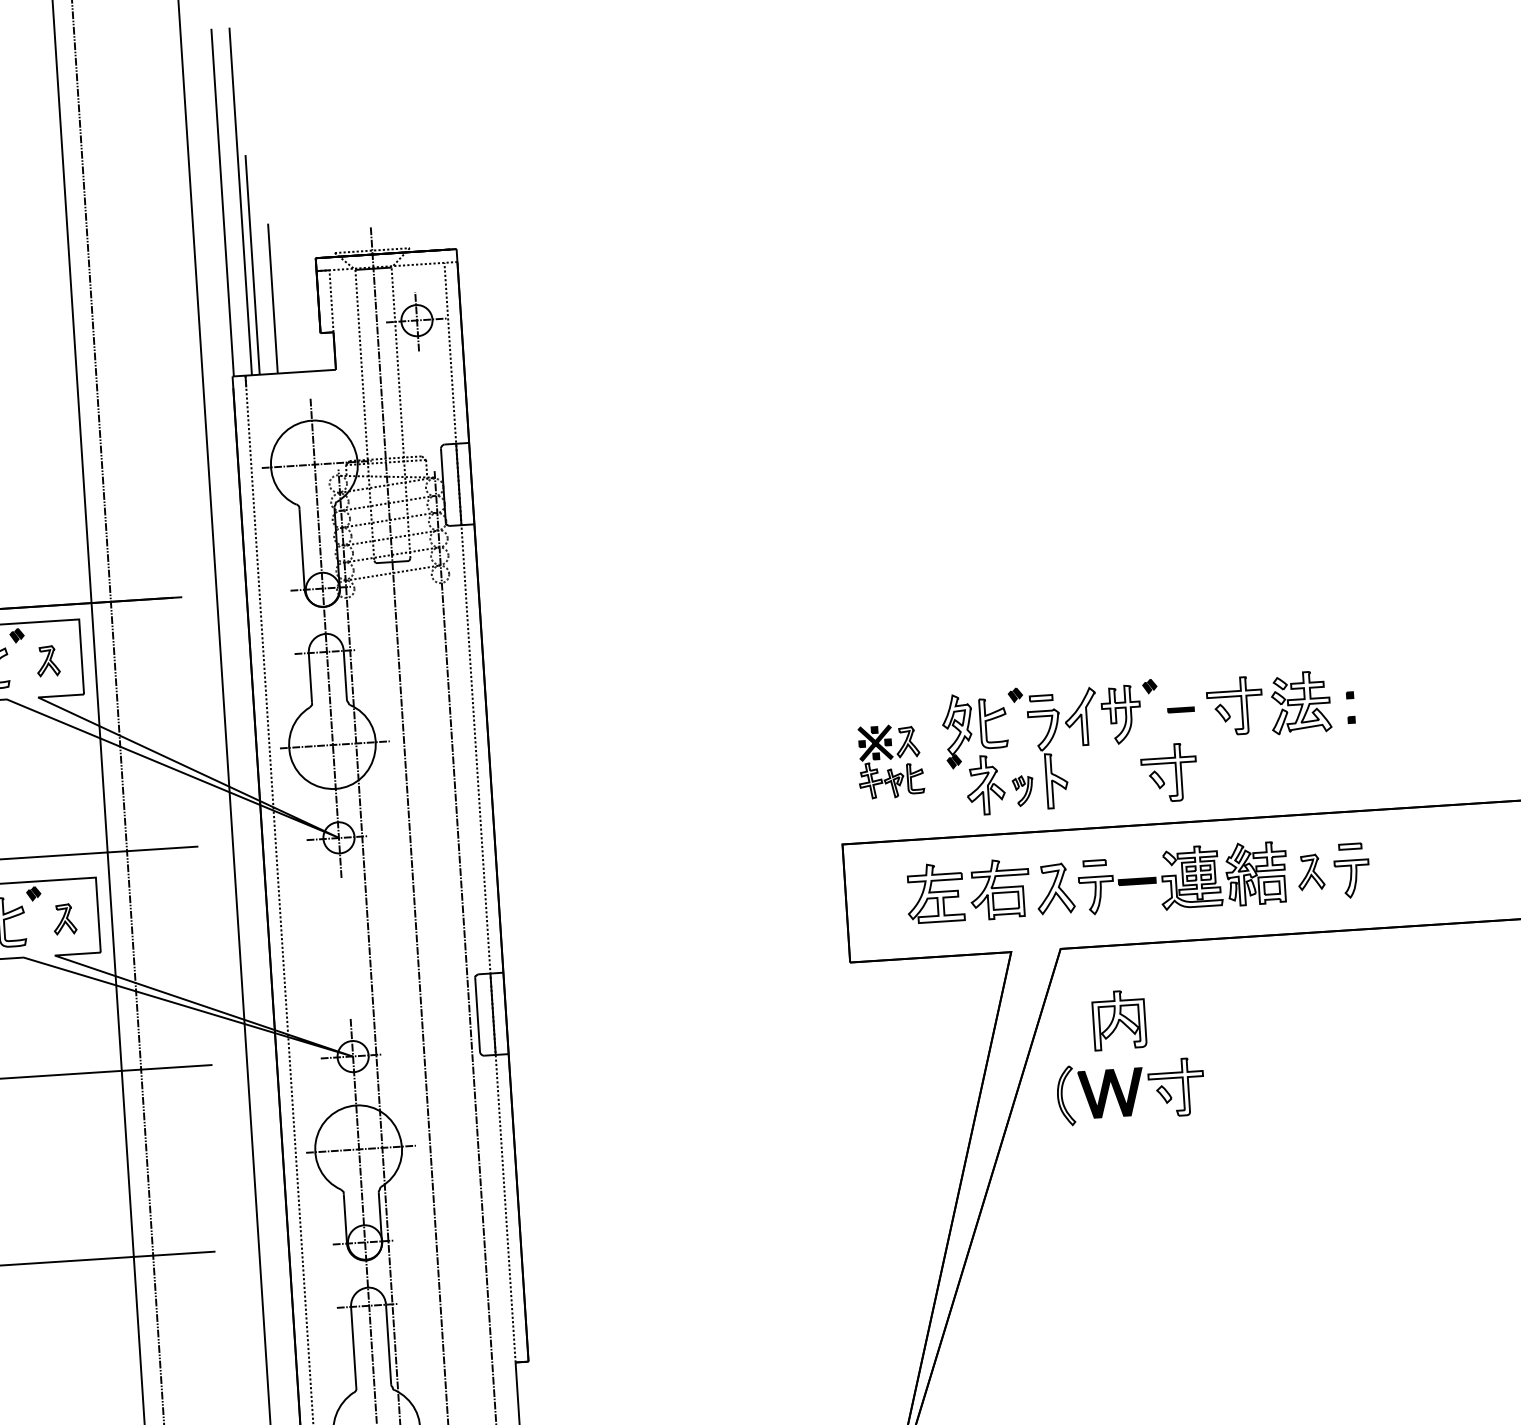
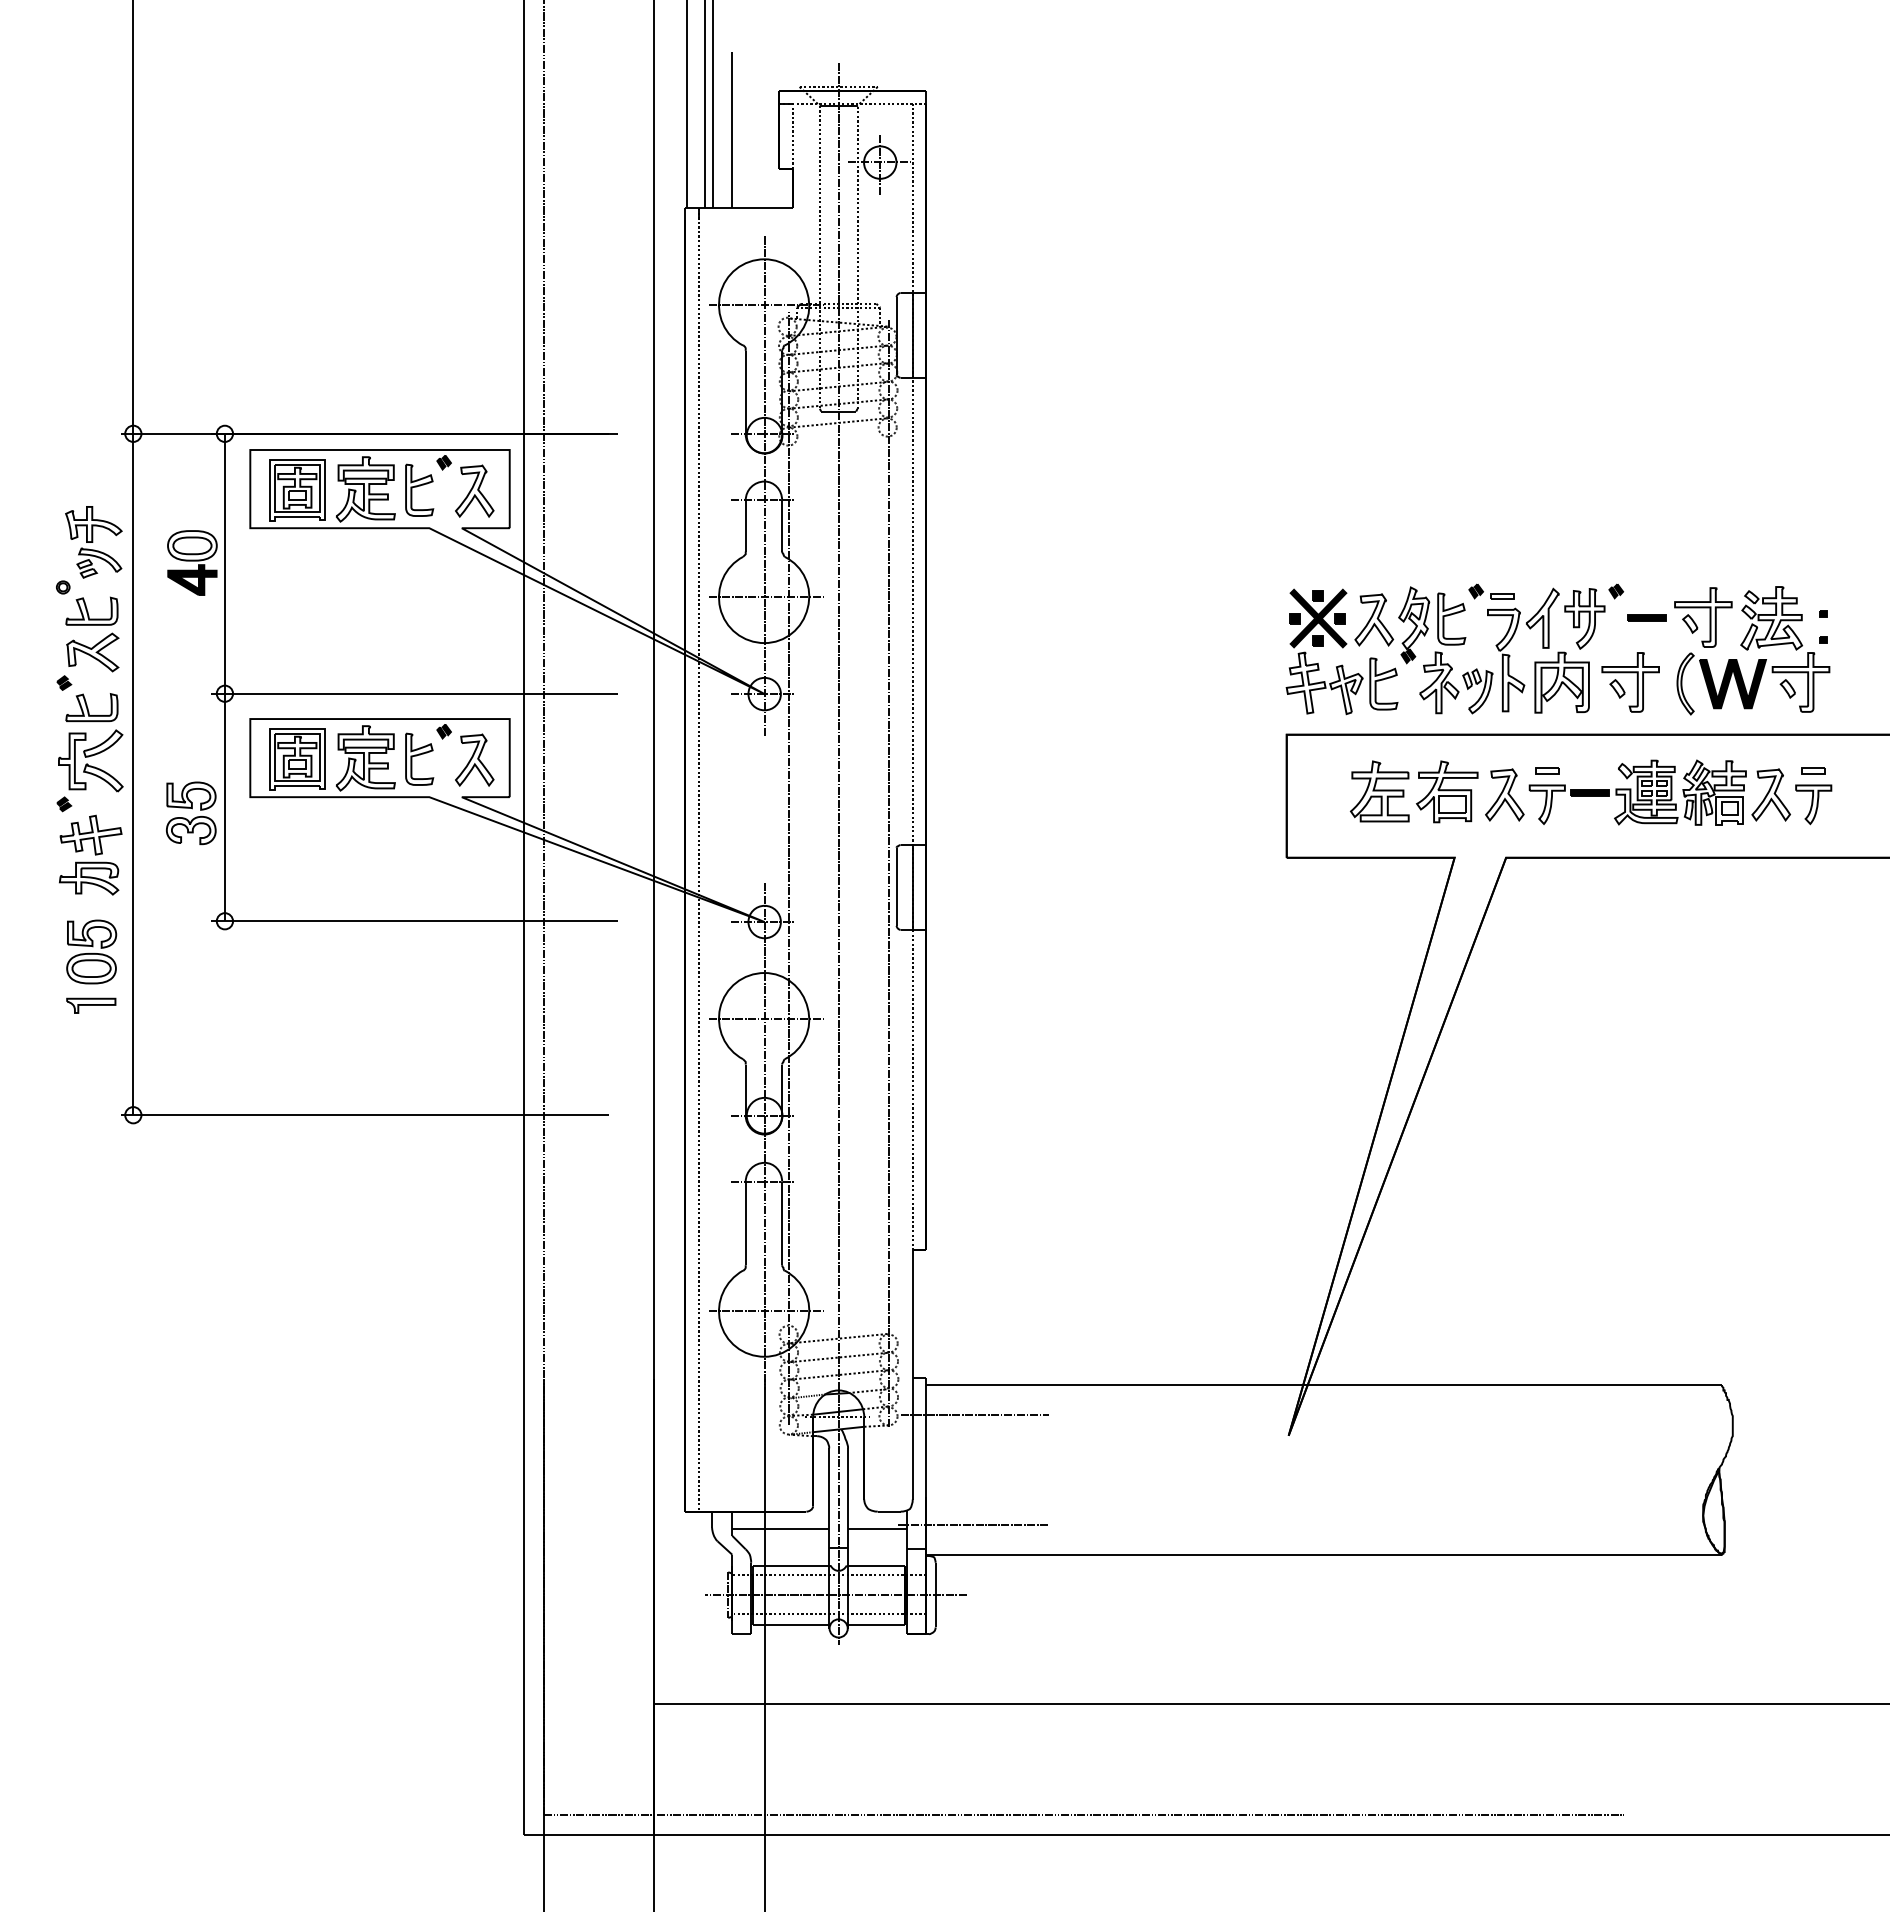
part: (47, 660) -> (474, 490), size x1.67
part: (1180, 709) -> (1646, 617), size x1.43
part: (889, 761) -> (1341, 651), size x1.67
part: (1022, 791) -> (1477, 691), size x1.43
part: (1310, 871) -> (1770, 794), size x1.43
part: (64, 918) -> (474, 759), size x1.67
part: (1118, 1020) -> (1561, 682), moved
part: (1130, 1091) -> (1753, 683), moved

